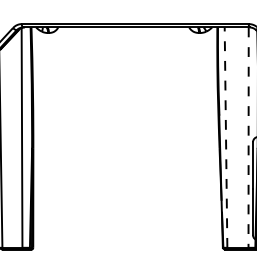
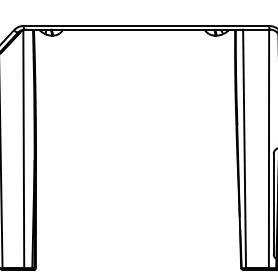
line: (225, 137) -> (244, 148), dashed -> solid
line: (249, 138) -> (269, 149), dashed -> solid

